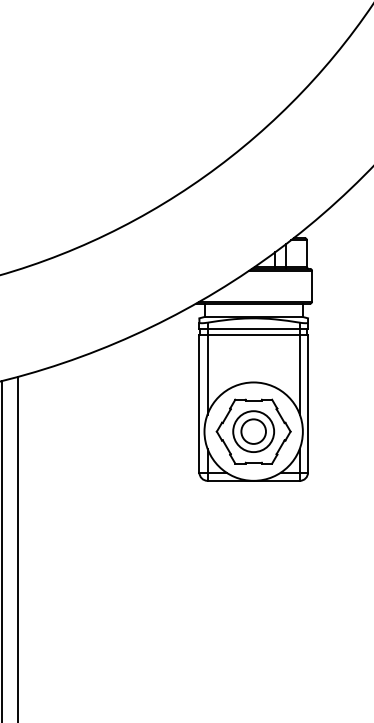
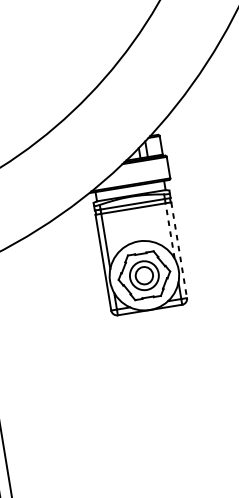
line: (299, 375) -> (169, 231), solid -> dashed
line: (308, 404) -> (179, 250), solid -> dashed

